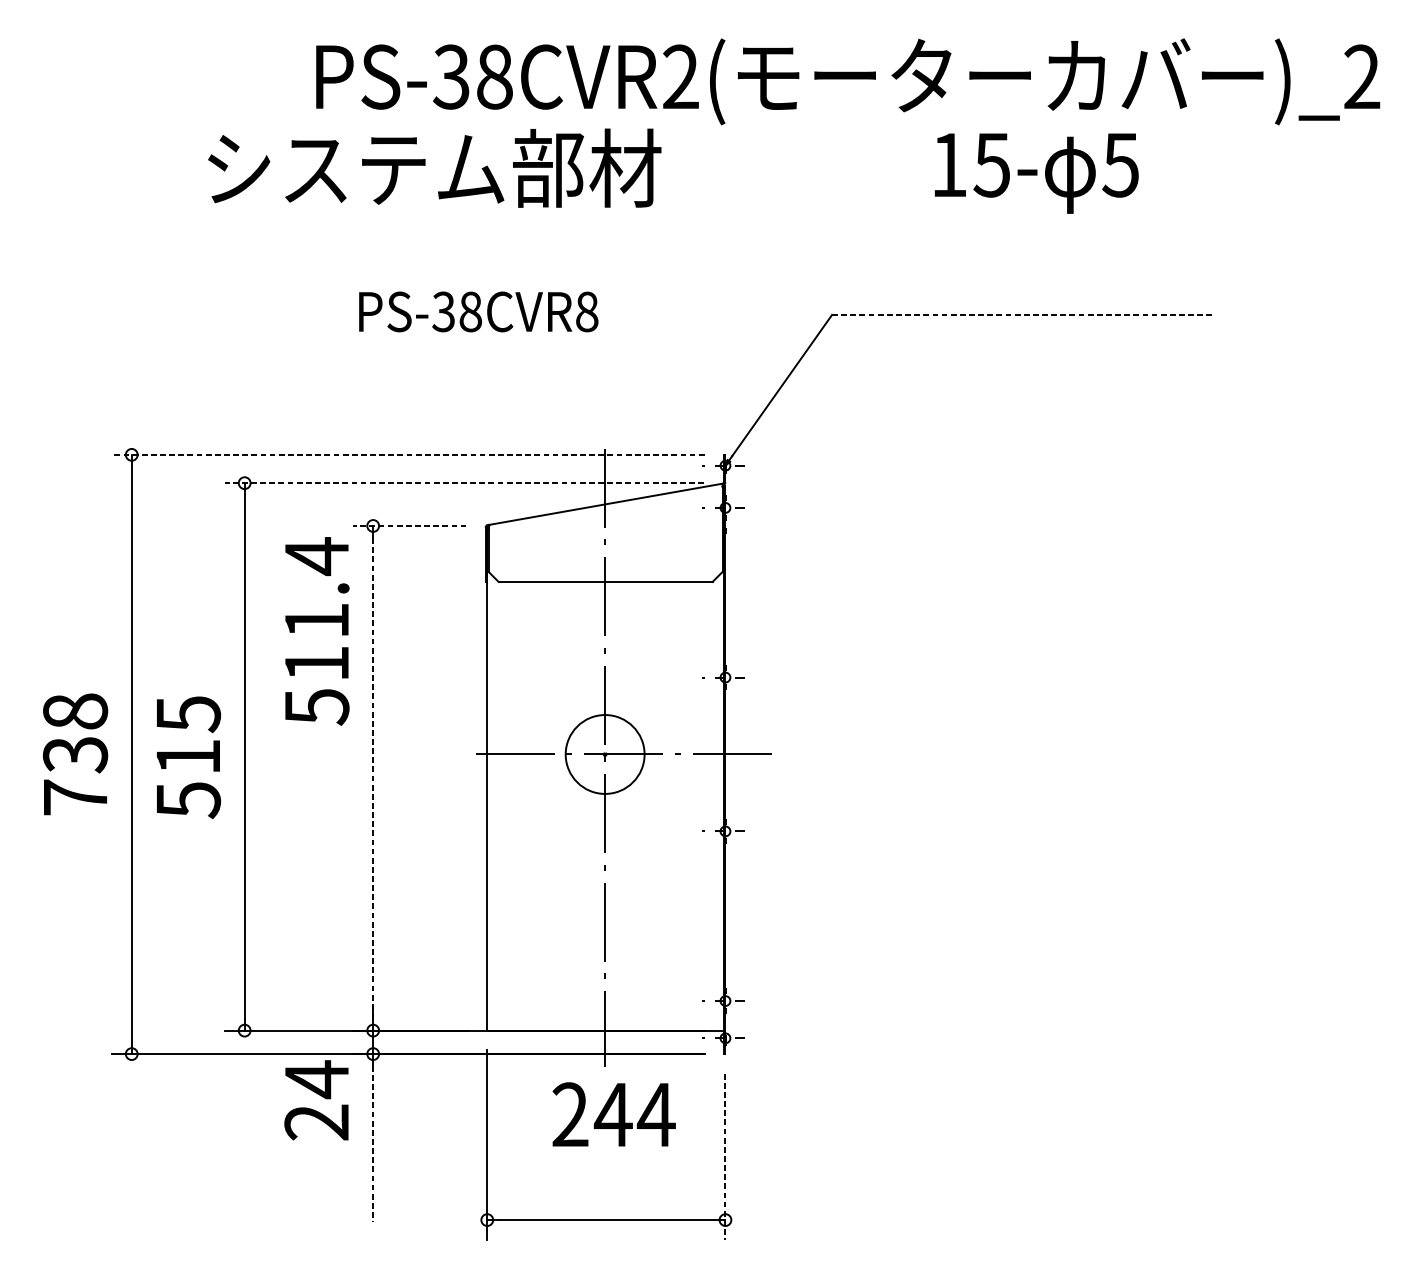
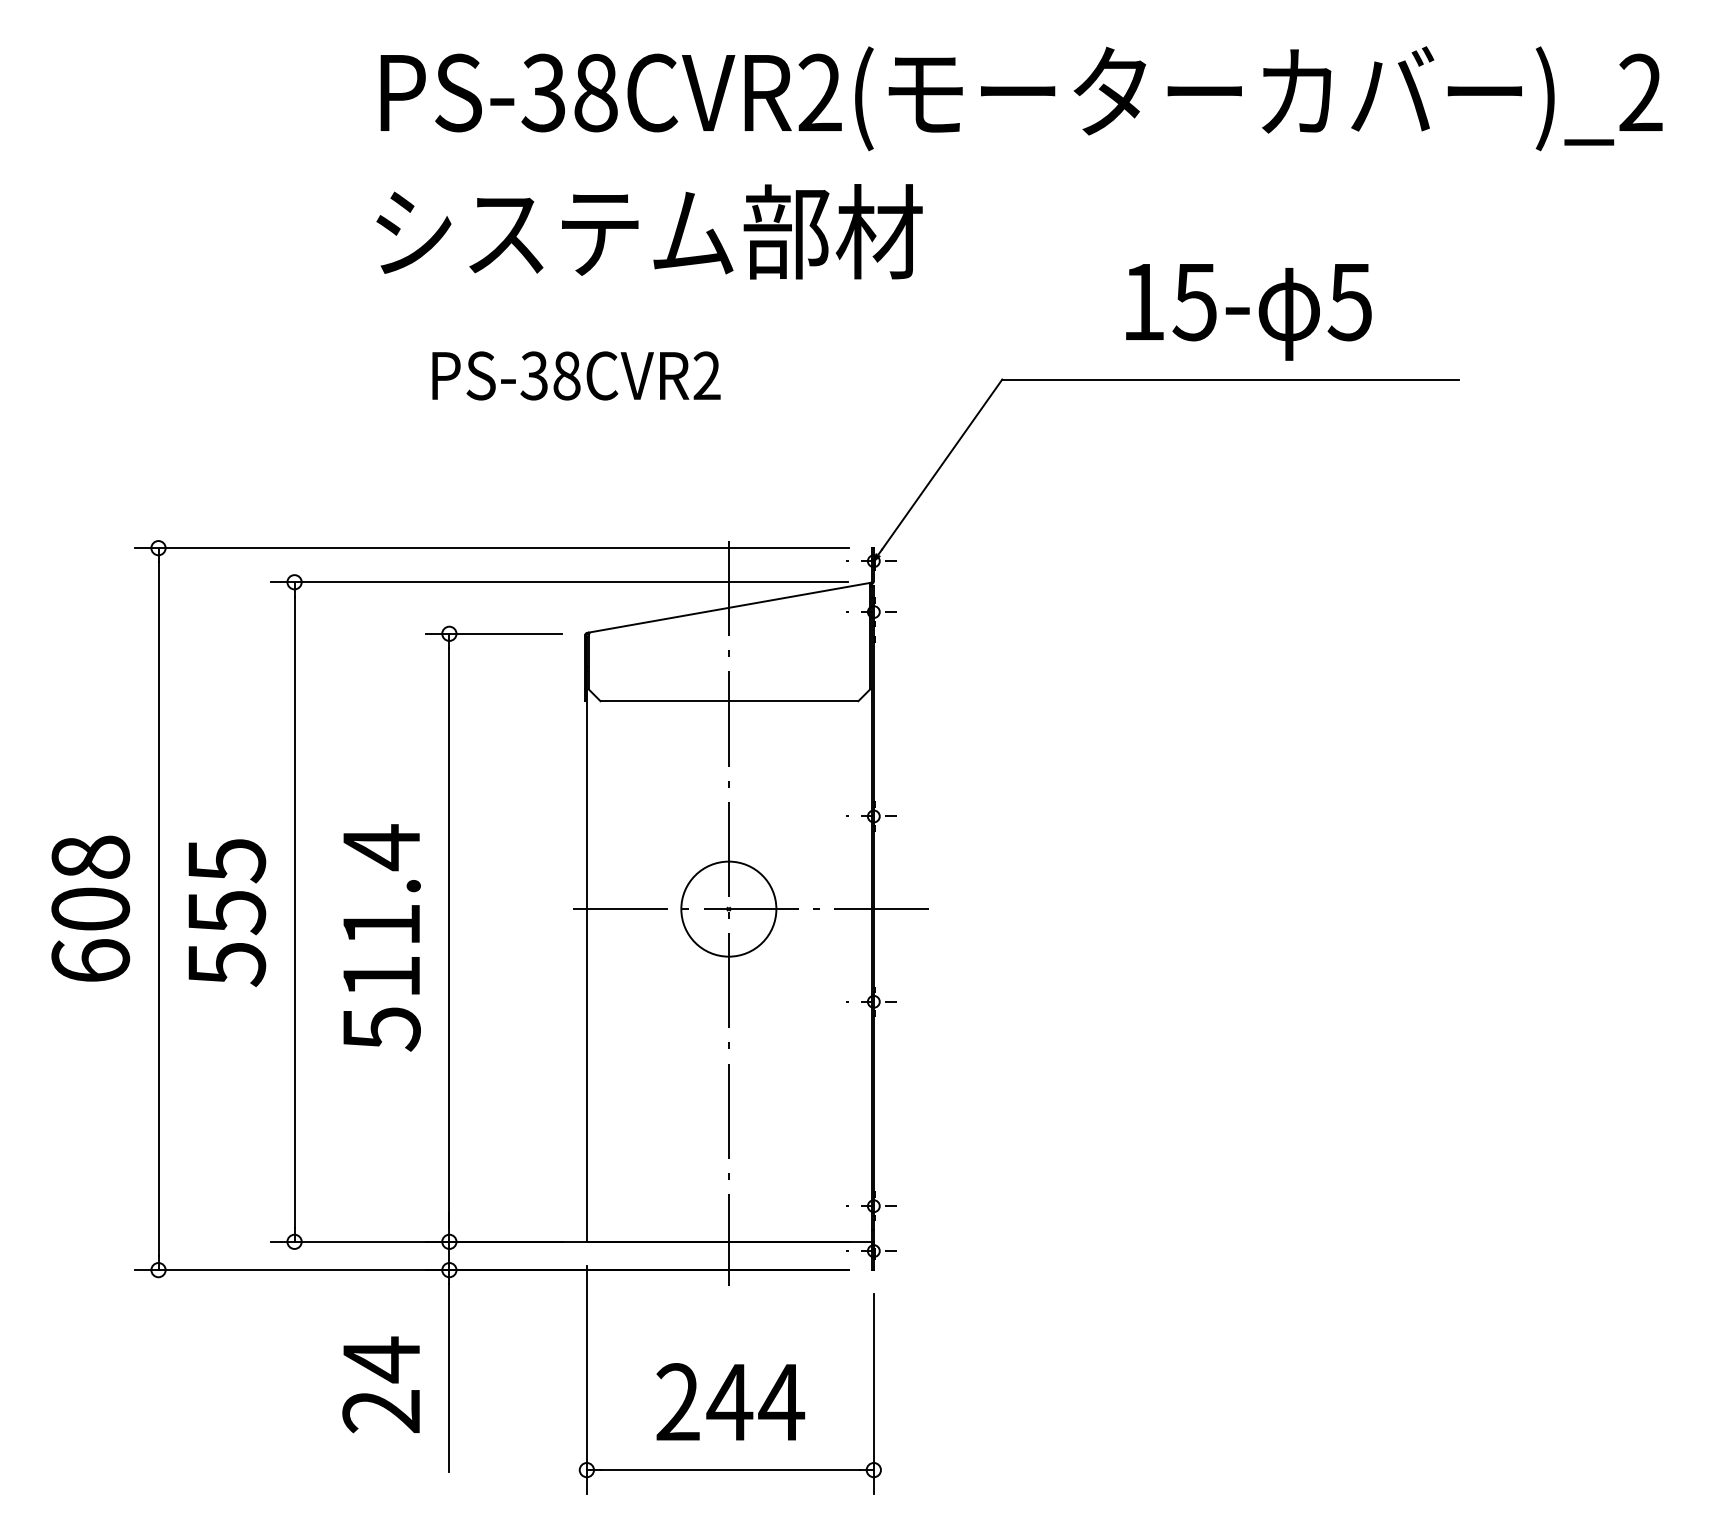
text: (434, 167) -> (649, 231), moved
text: (1036, 173) -> (1248, 312), moved
text: (586, 311) -> (706, 375), PS-38CVR8 -> PS-38CVR2
line: (1021, 314) -> (1230, 379), dashed -> solid
line: (408, 455) -> (491, 548), dashed -> solid
line: (464, 483) -> (559, 582), dashed -> solid
line: (409, 525) -> (493, 633), dashed -> solid
text: (316, 631) -> (381, 937), moved
text: (189, 758) -> (227, 913), 515 -> 555
text: (75, 775) -> (90, 934), 738 -> 608
line: (373, 778) -> (449, 937), dashed -> solid
text: (316, 1100) -> (380, 1384), moved
text: (613, 1114) -> (730, 1401), moved
line: (373, 1144) -> (449, 1378), dashed -> solid
line: (725, 1156) -> (873, 1393), dashed -> solid

